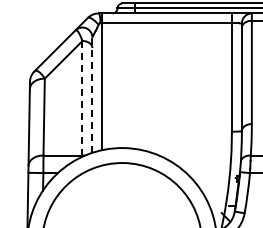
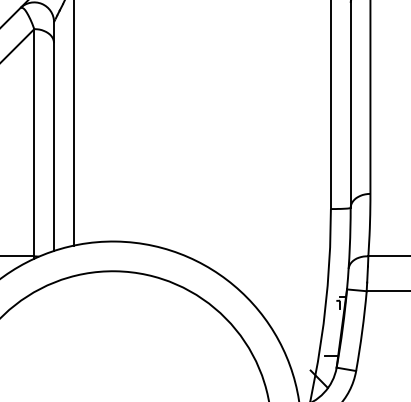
line: (92, 95) -> (54, 137), dashed -> solid
line: (82, 98) -> (34, 143), dashed -> solid

